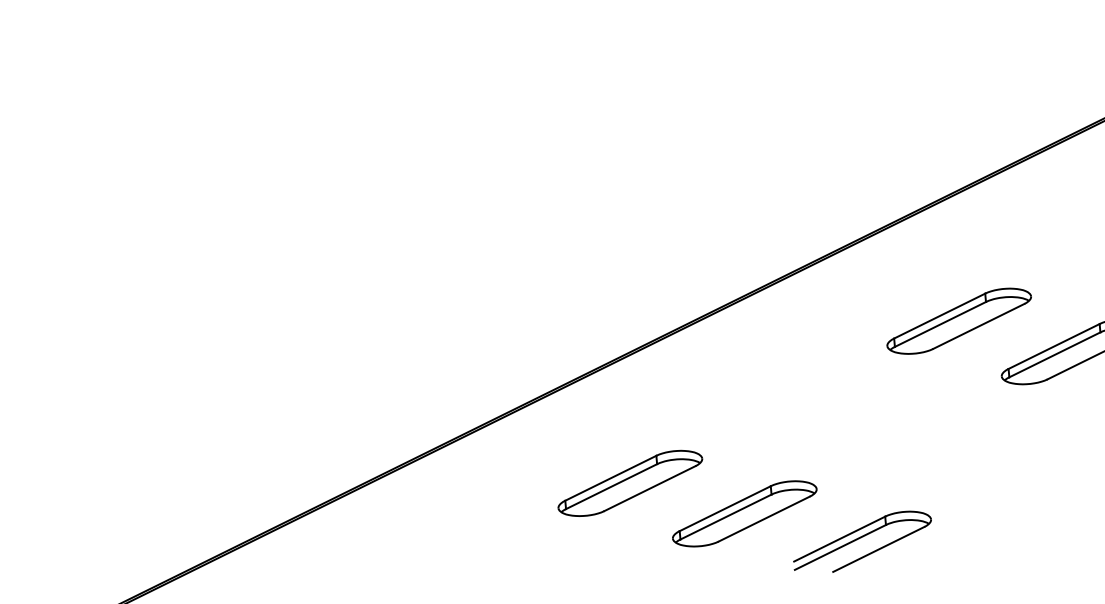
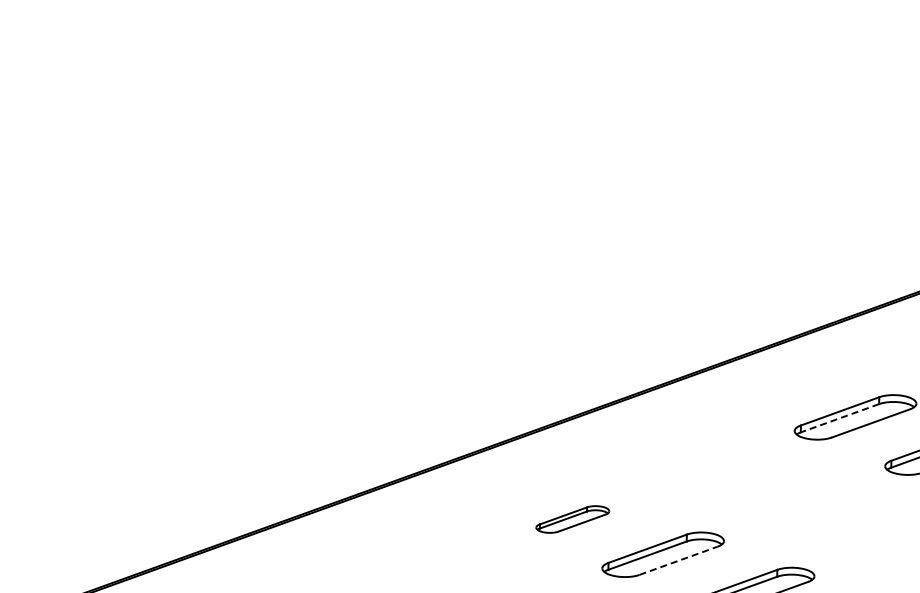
line: (939, 324) -> (839, 418), solid -> dashed
part: (630, 483) -> (572, 519), size x0.6
line: (764, 518) -> (678, 560), solid -> dashed

